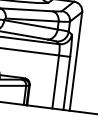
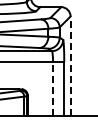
line: (75, 61) -> (70, 66), solid -> dashed
line: (56, 82) -> (53, 89), solid -> dashed

